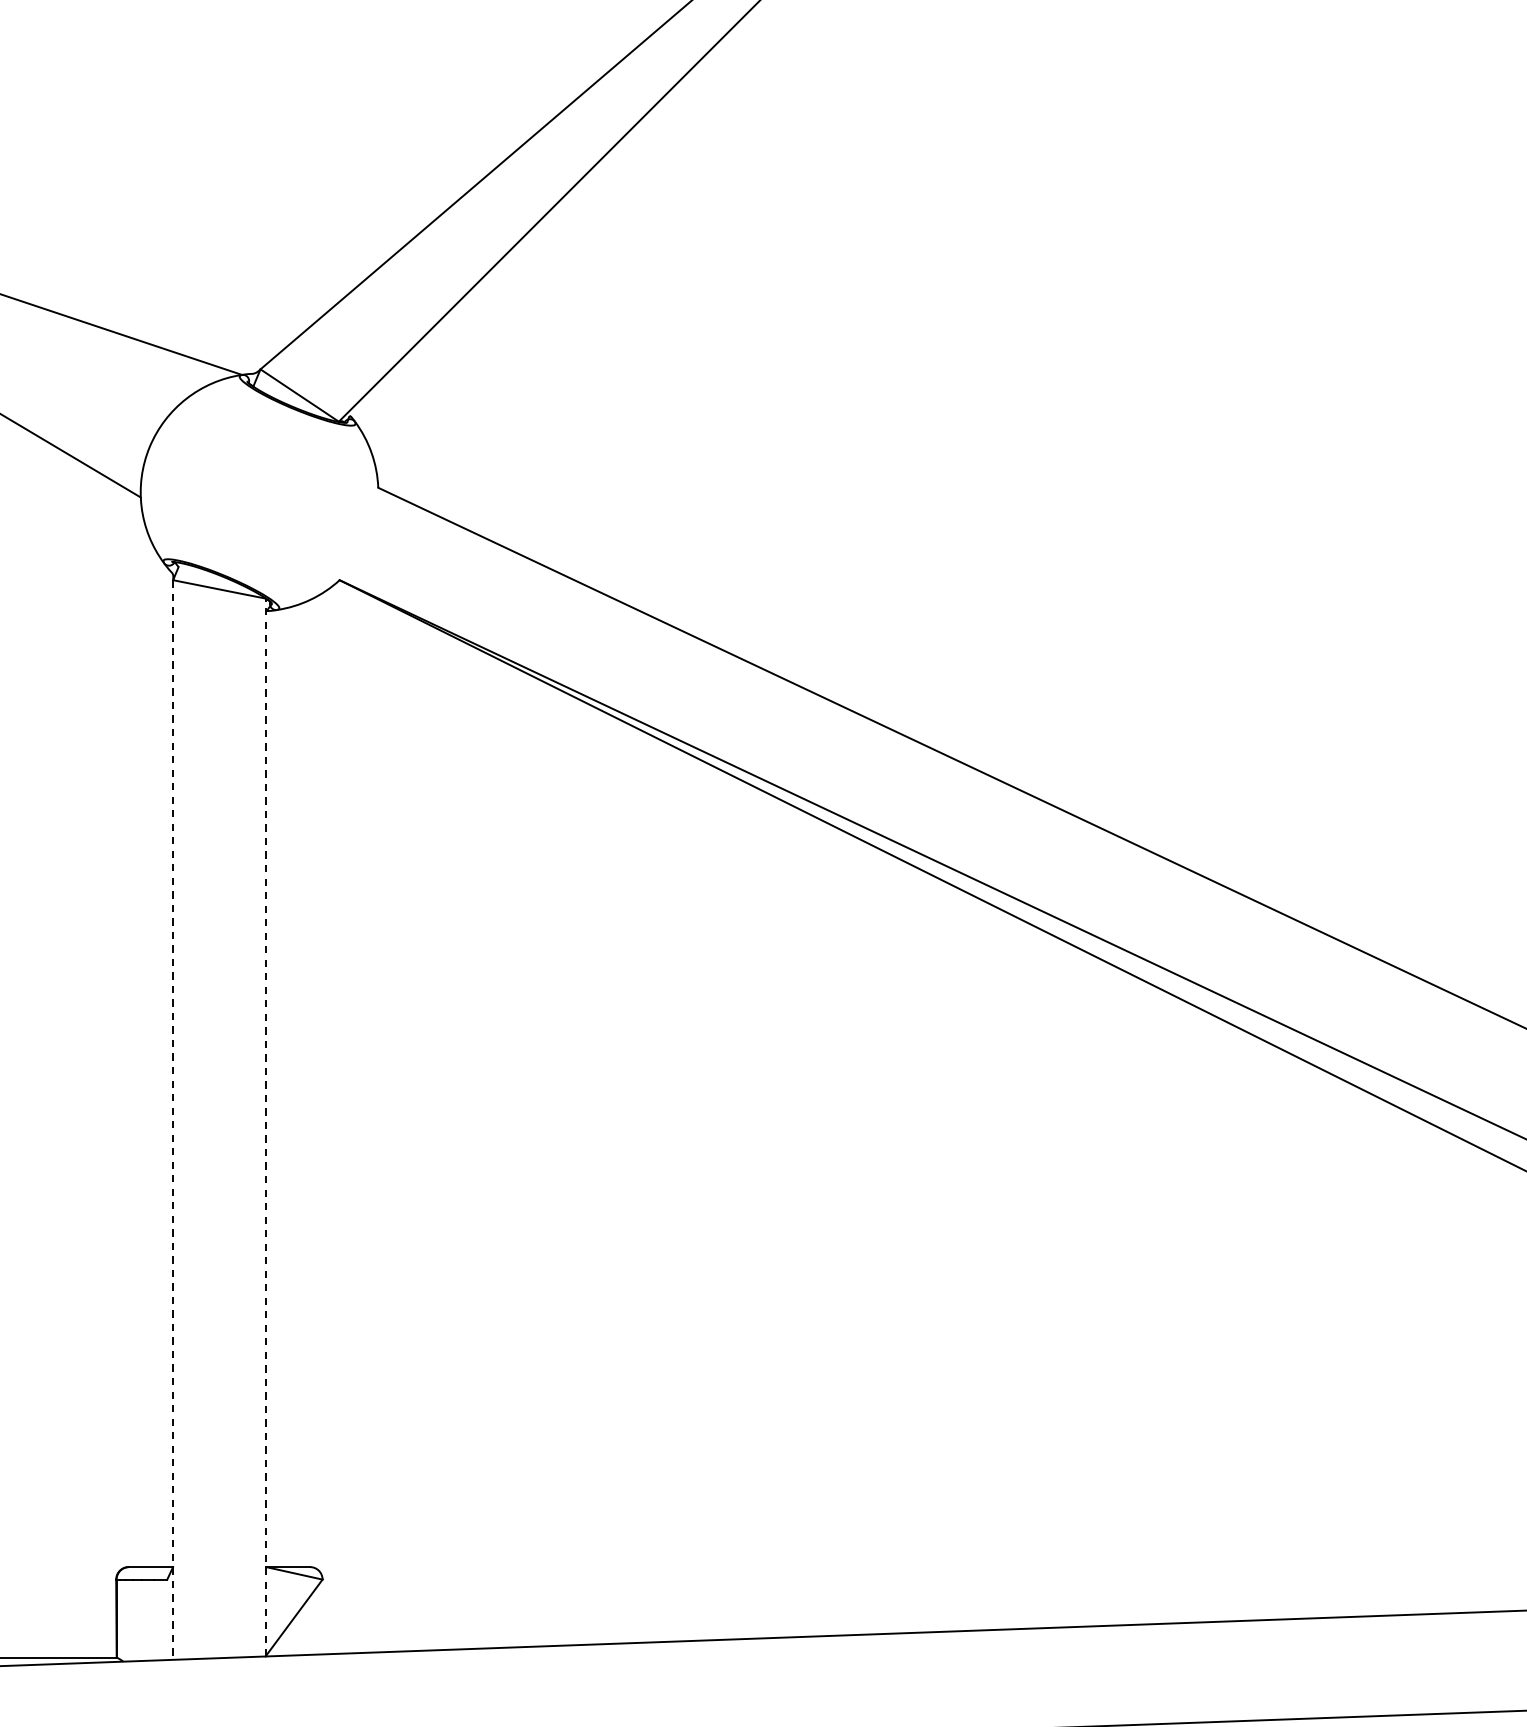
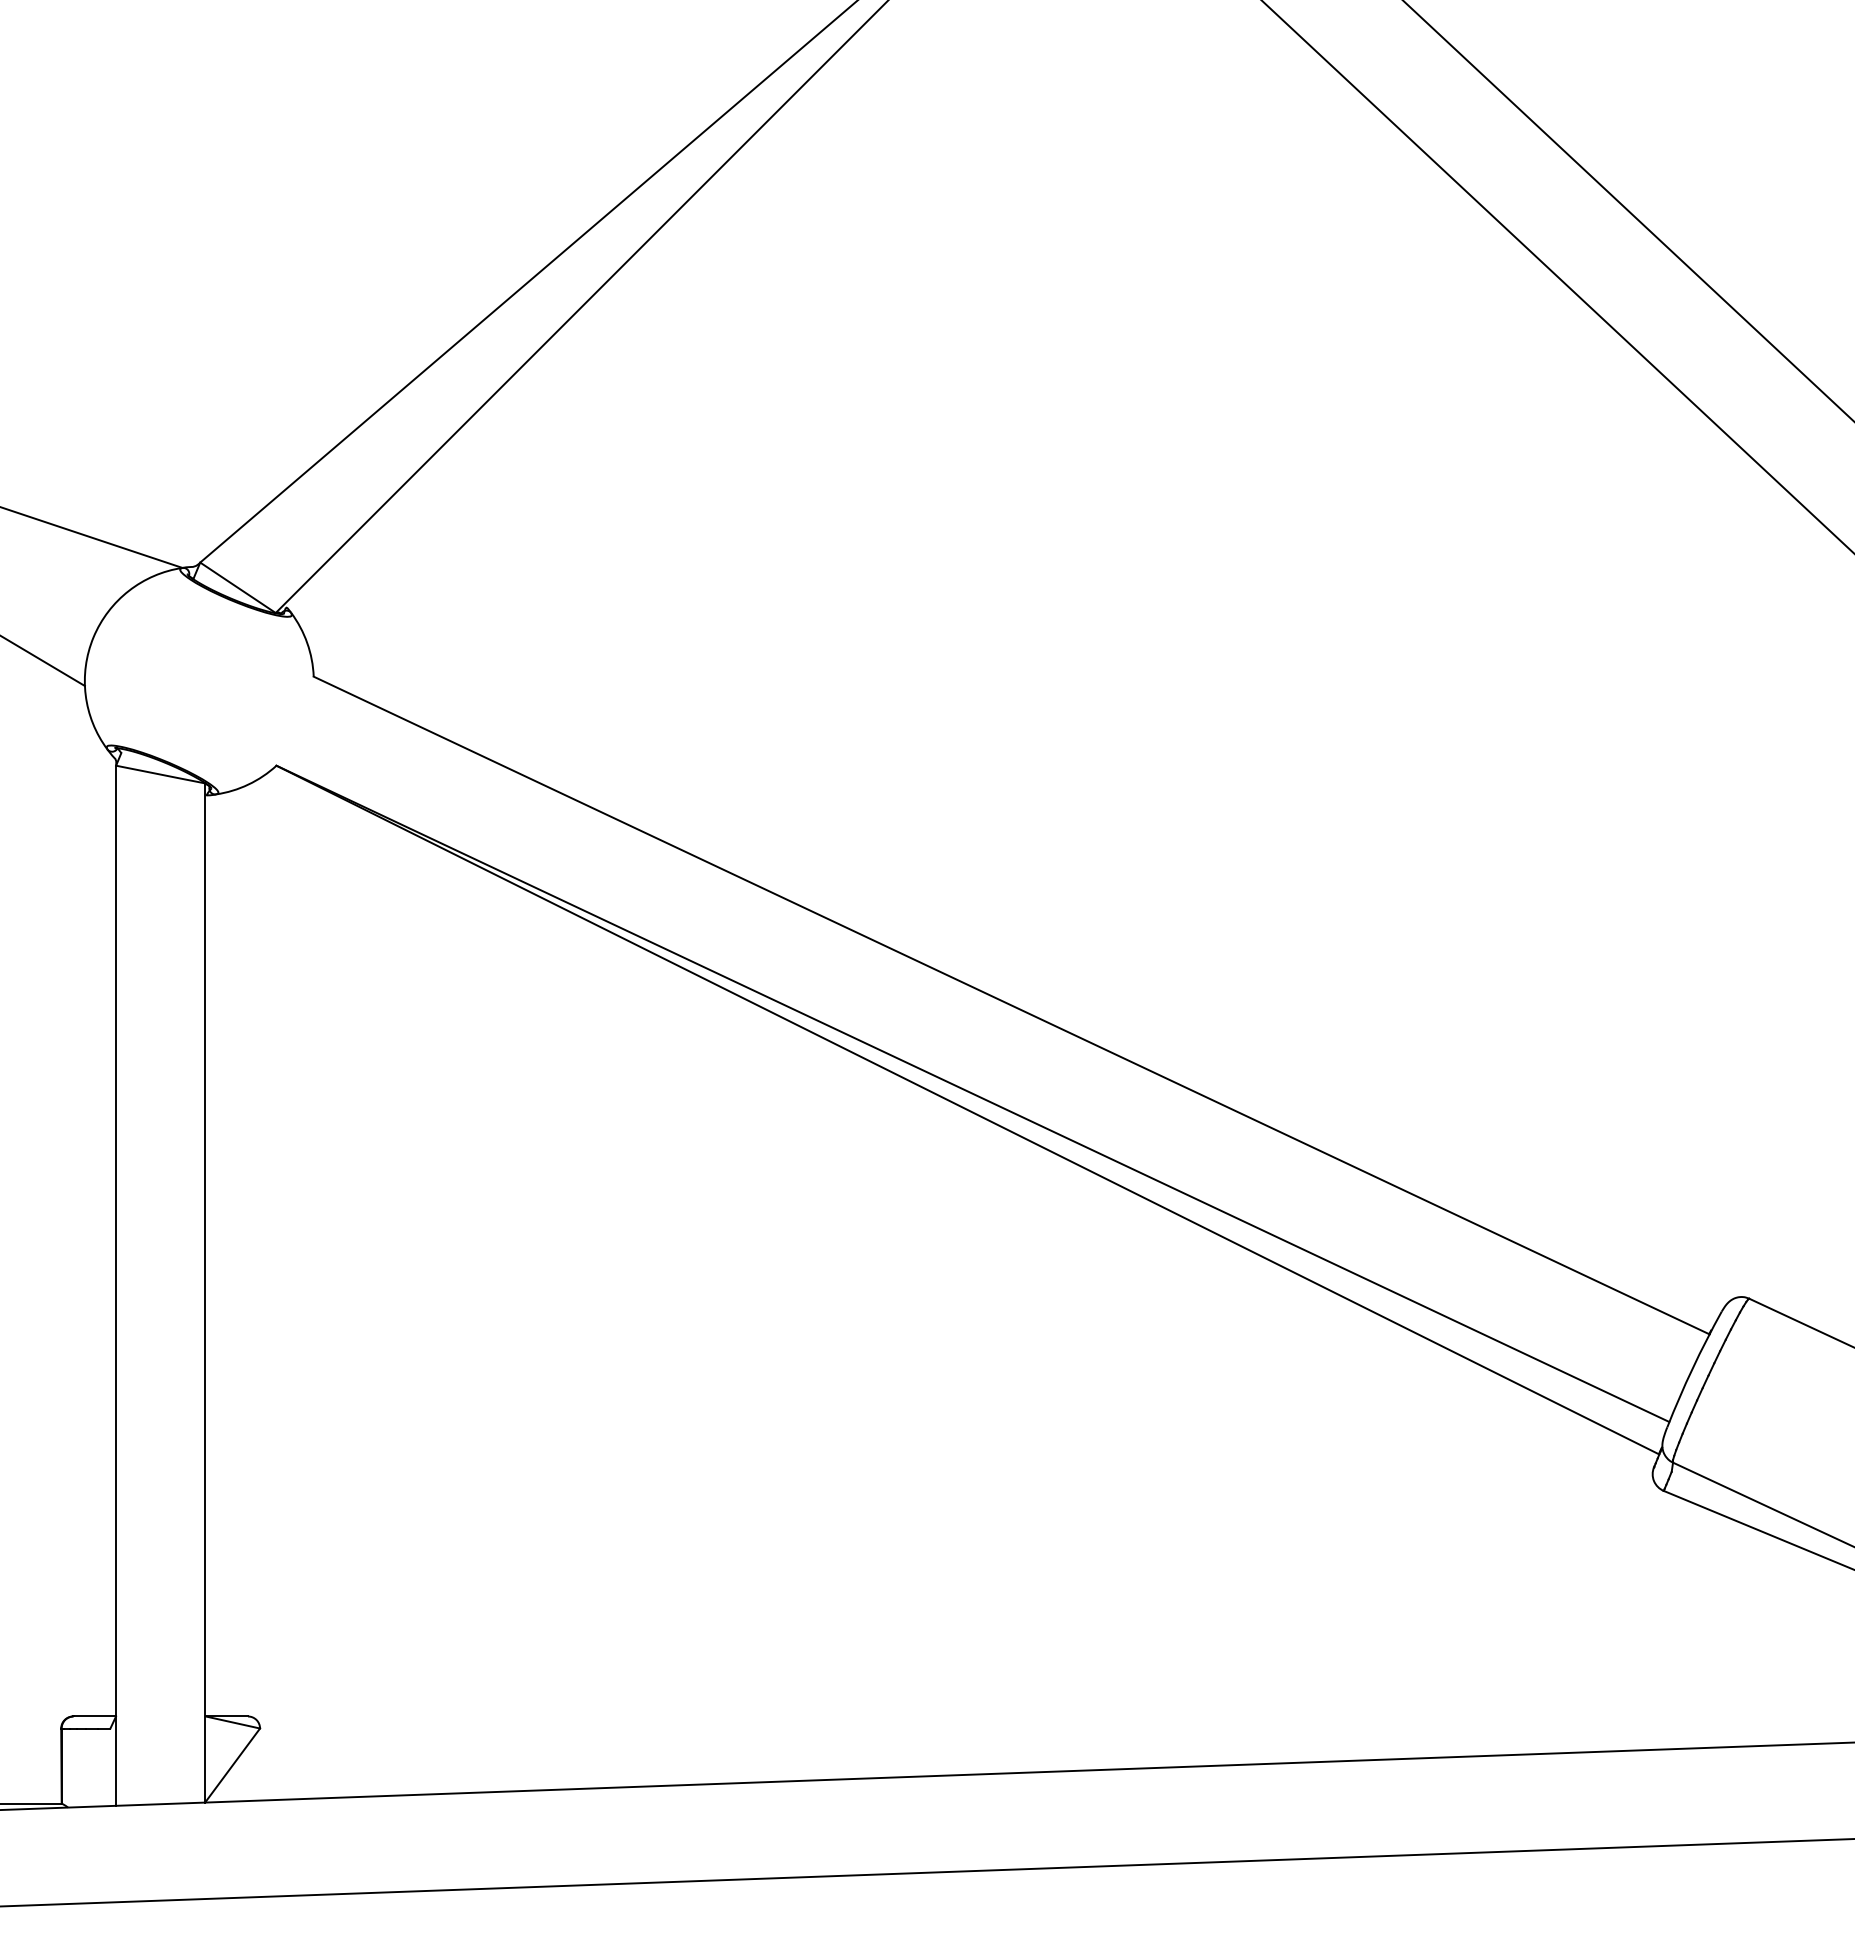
line: (173, 1120) -> (116, 1286), dashed -> solid
line: (265, 1128) -> (205, 1293), dashed -> solid

